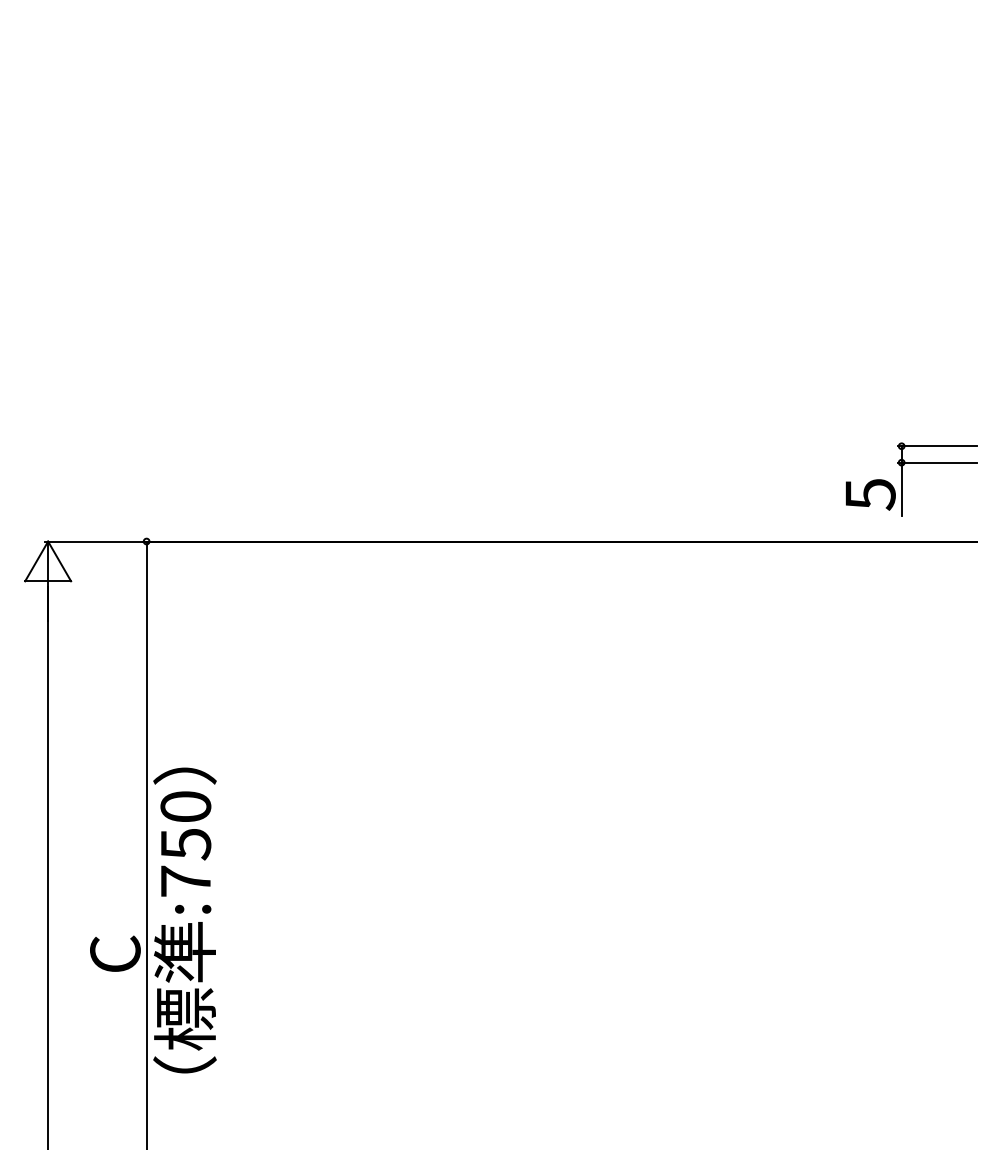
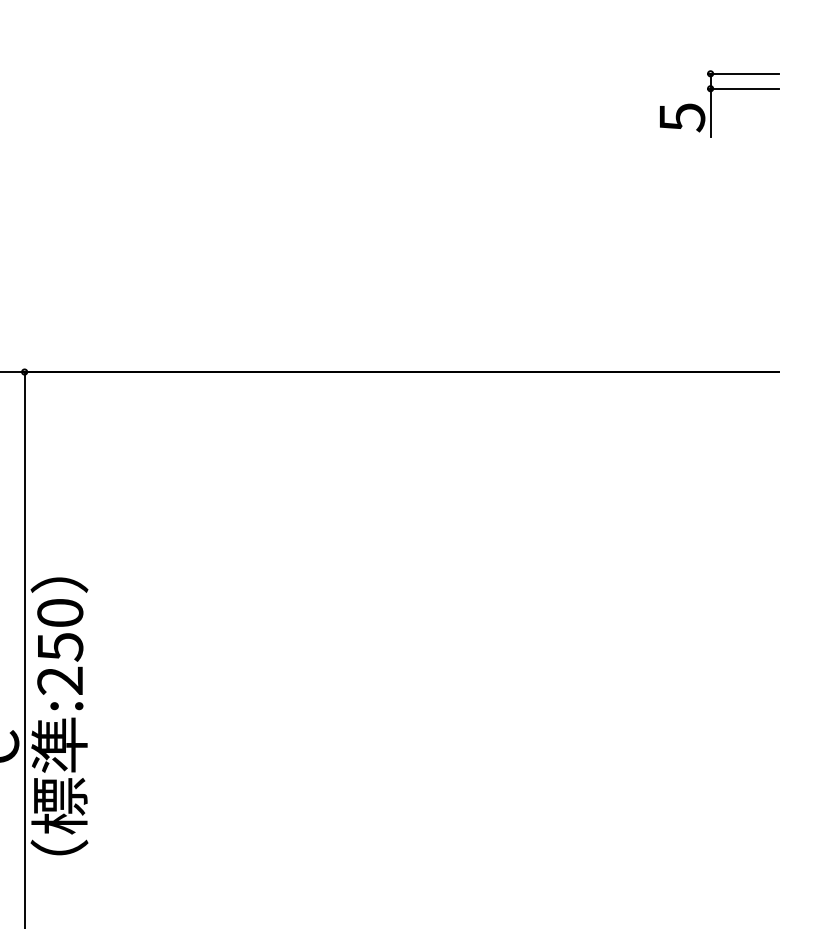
part: (902, 479) -> (711, 104), moved
text: (185, 880) -> (59, 680), :750 -> :250

